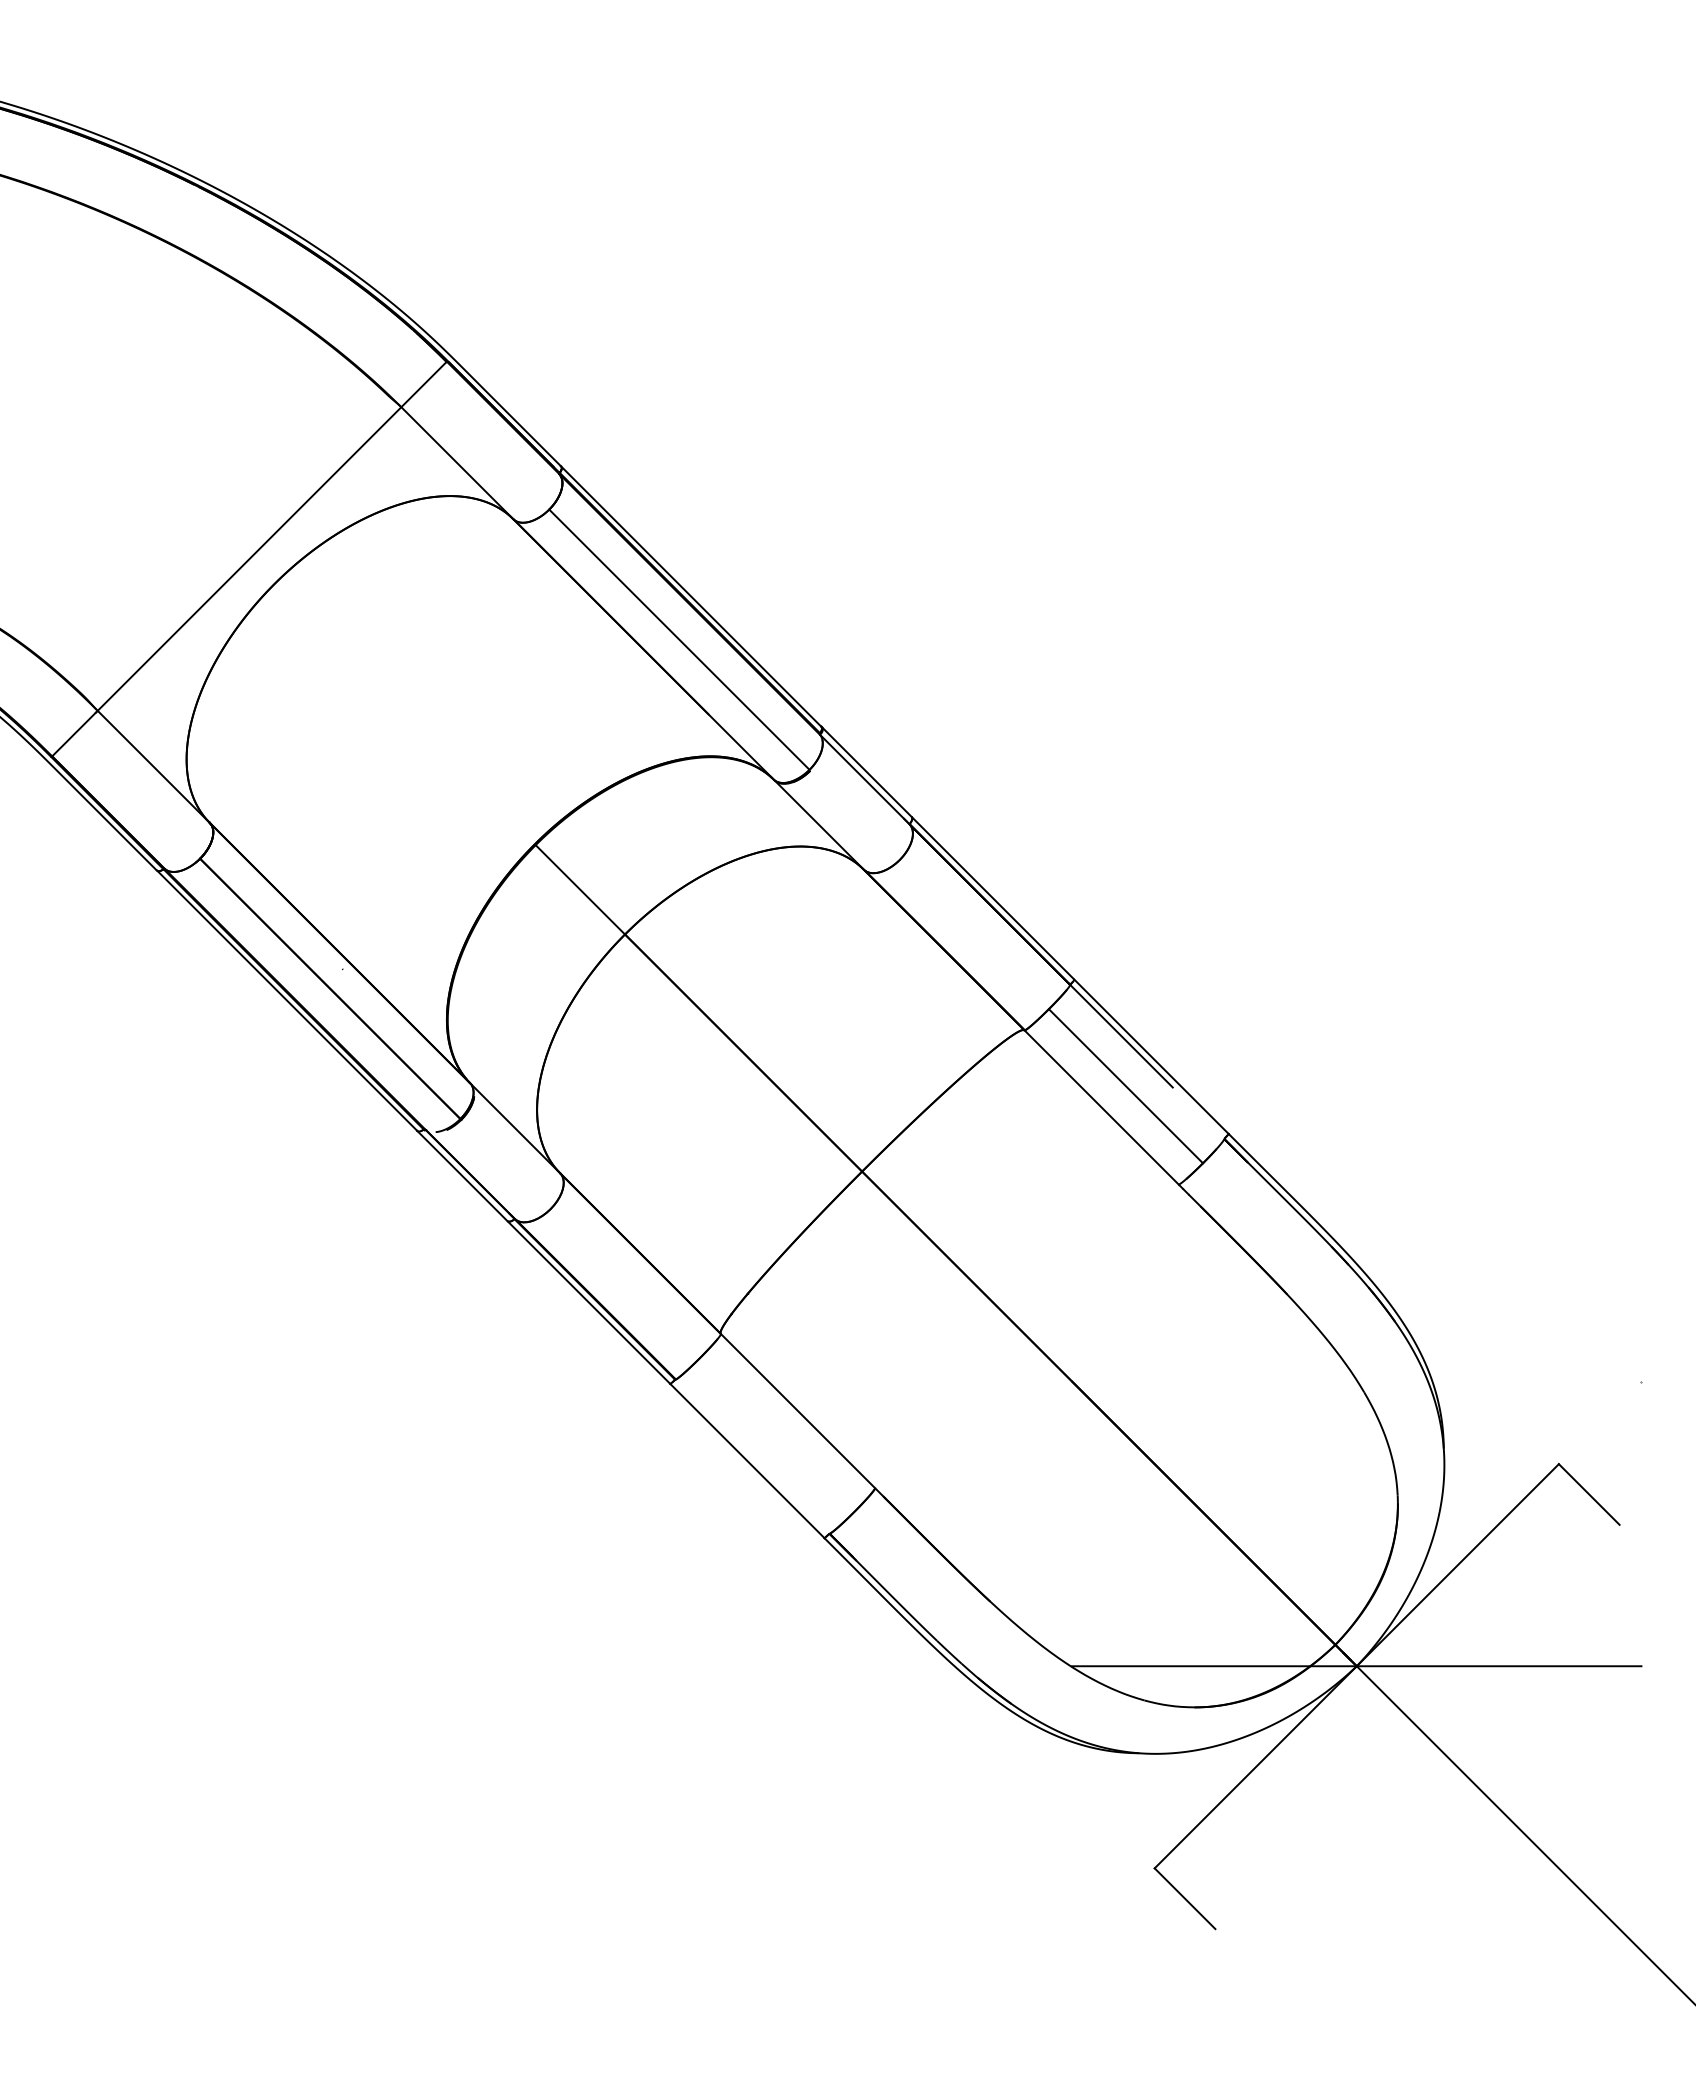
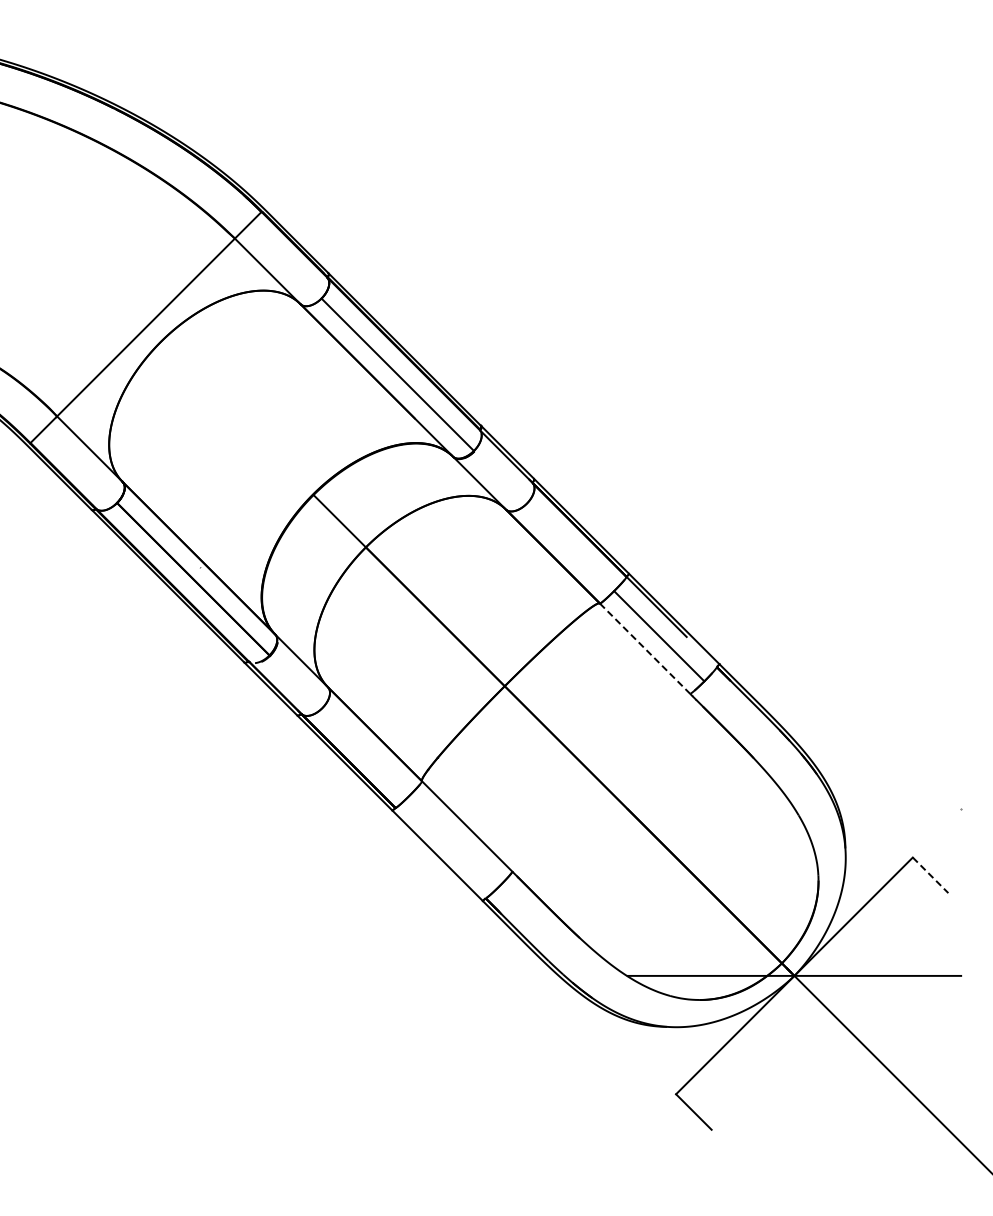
line: (1102, 1107) -> (645, 648), solid -> dashed
line: (1589, 1494) -> (930, 875), solid -> dashed

